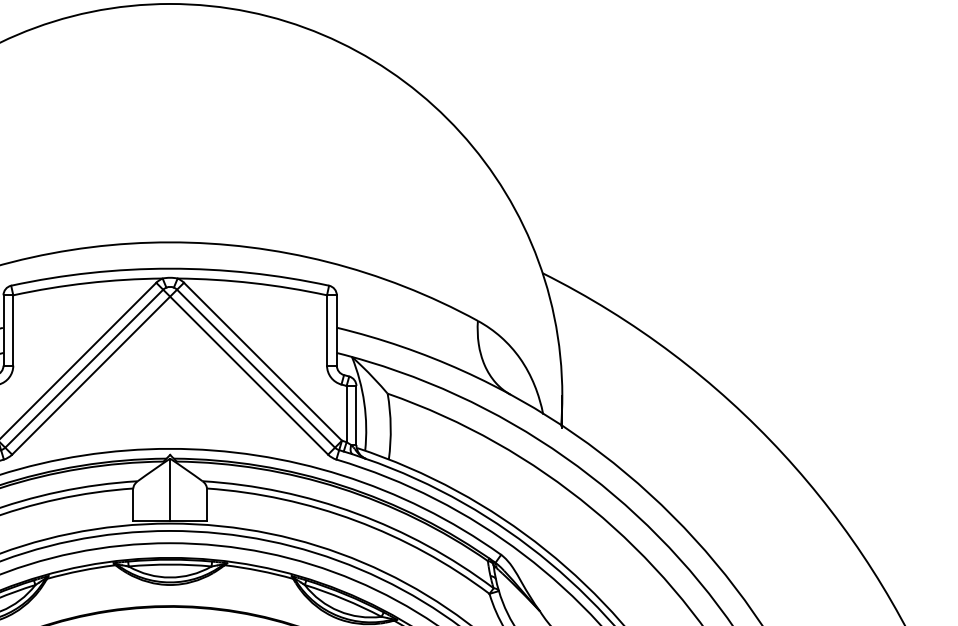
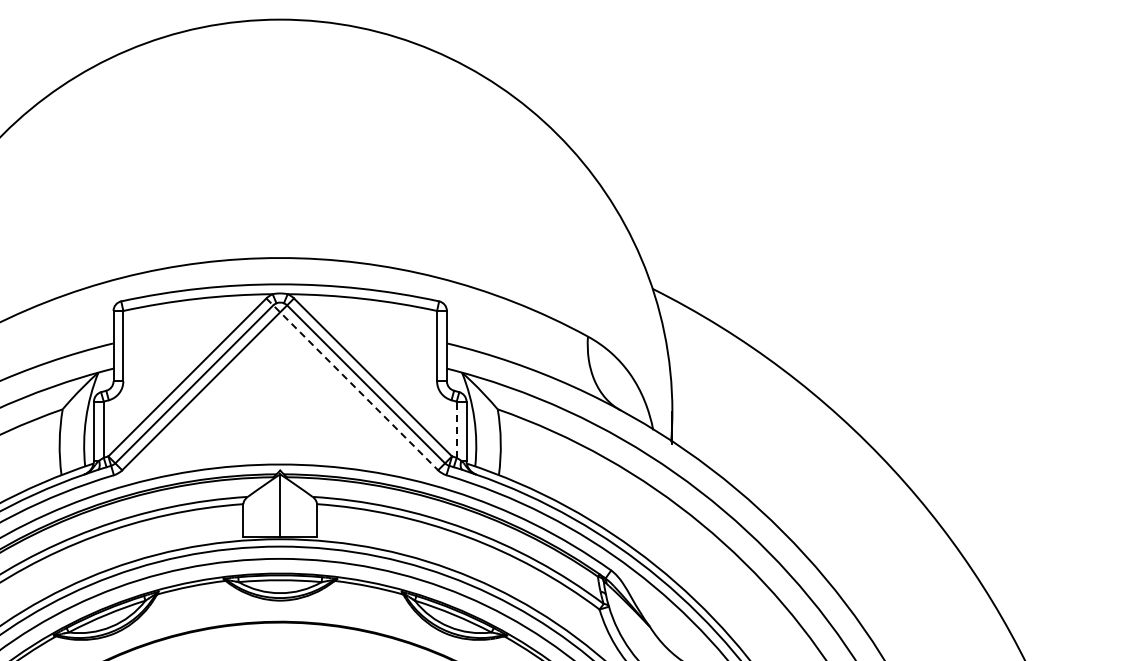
line: (242, 368) -> (352, 384), solid -> dashed
line: (346, 413) -> (456, 429), solid -> dashed

